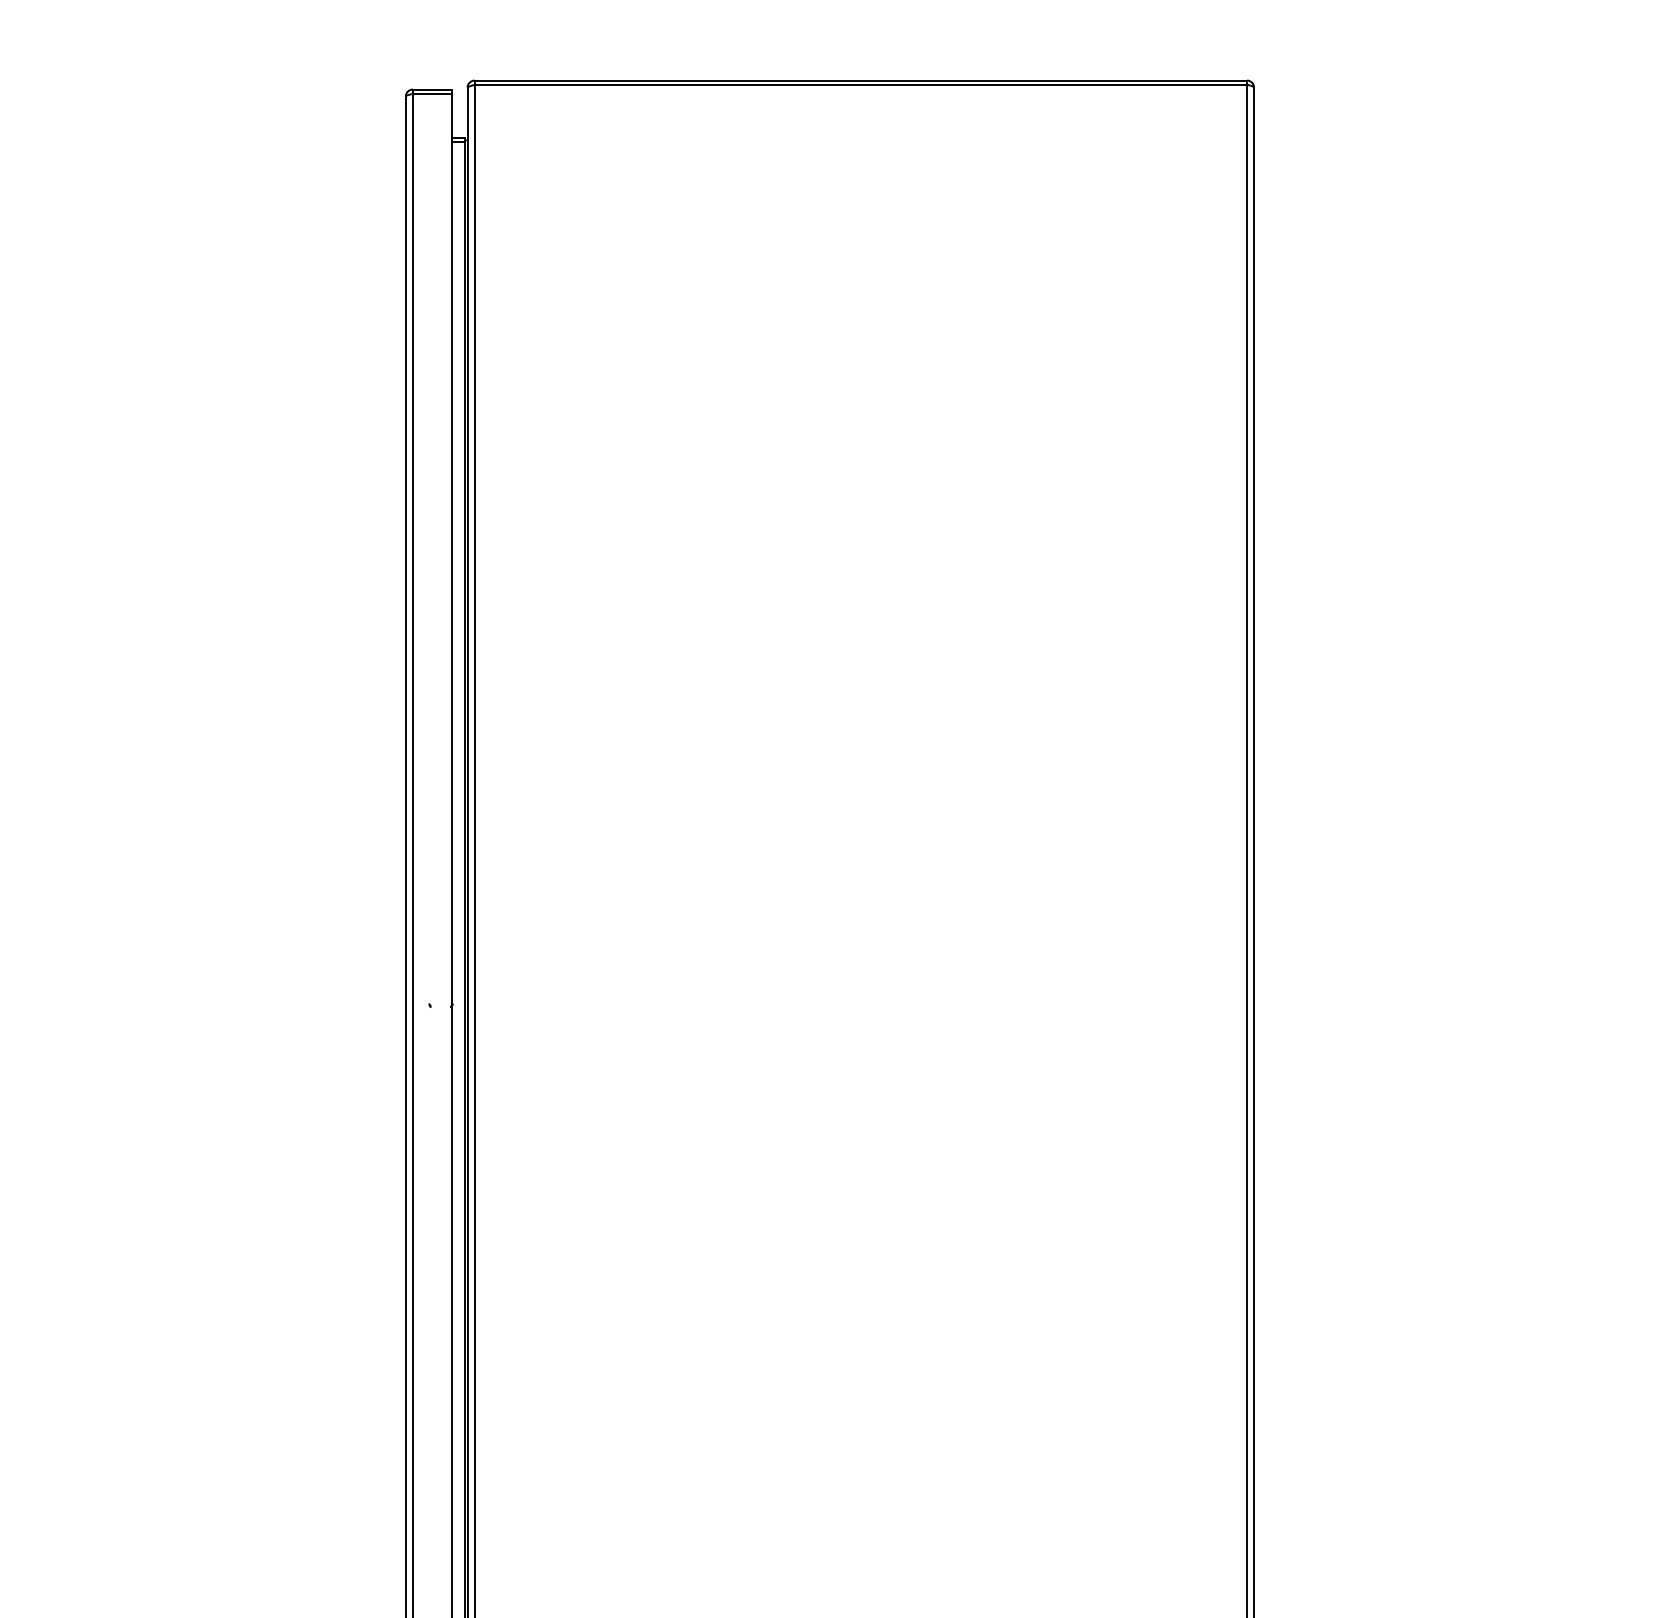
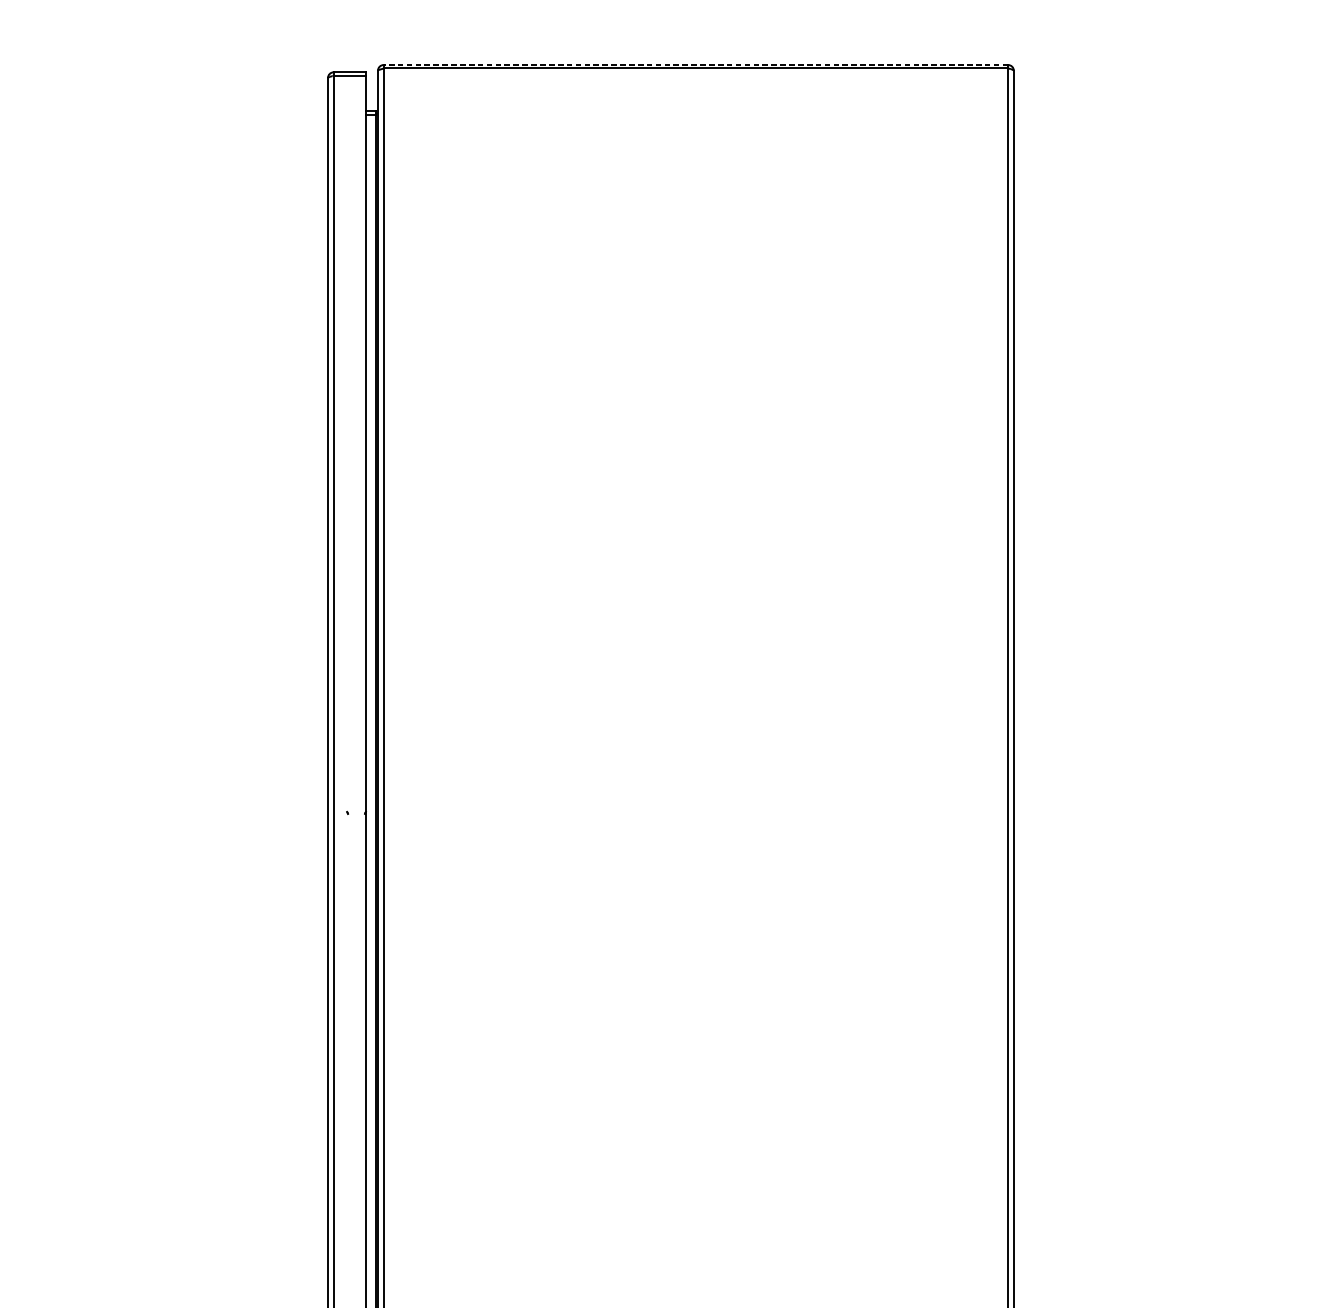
line: (860, 80) -> (695, 65), solid -> dashed

